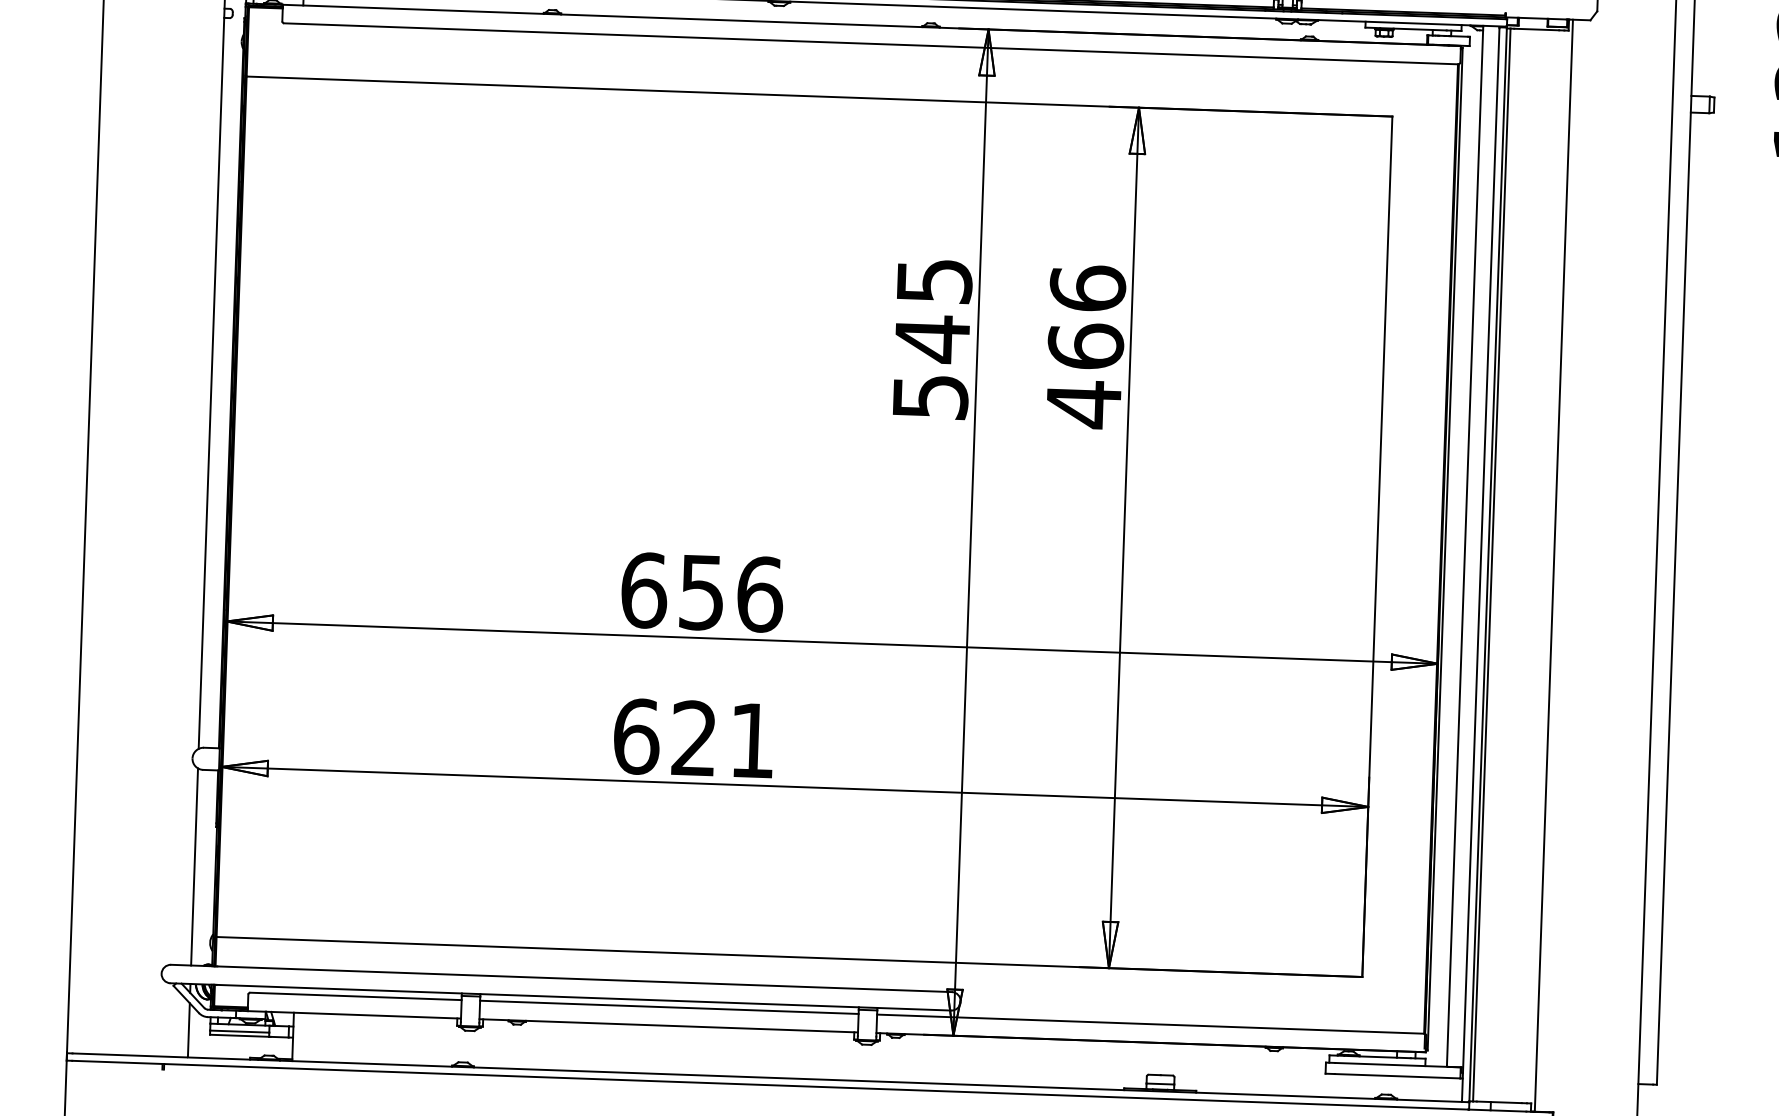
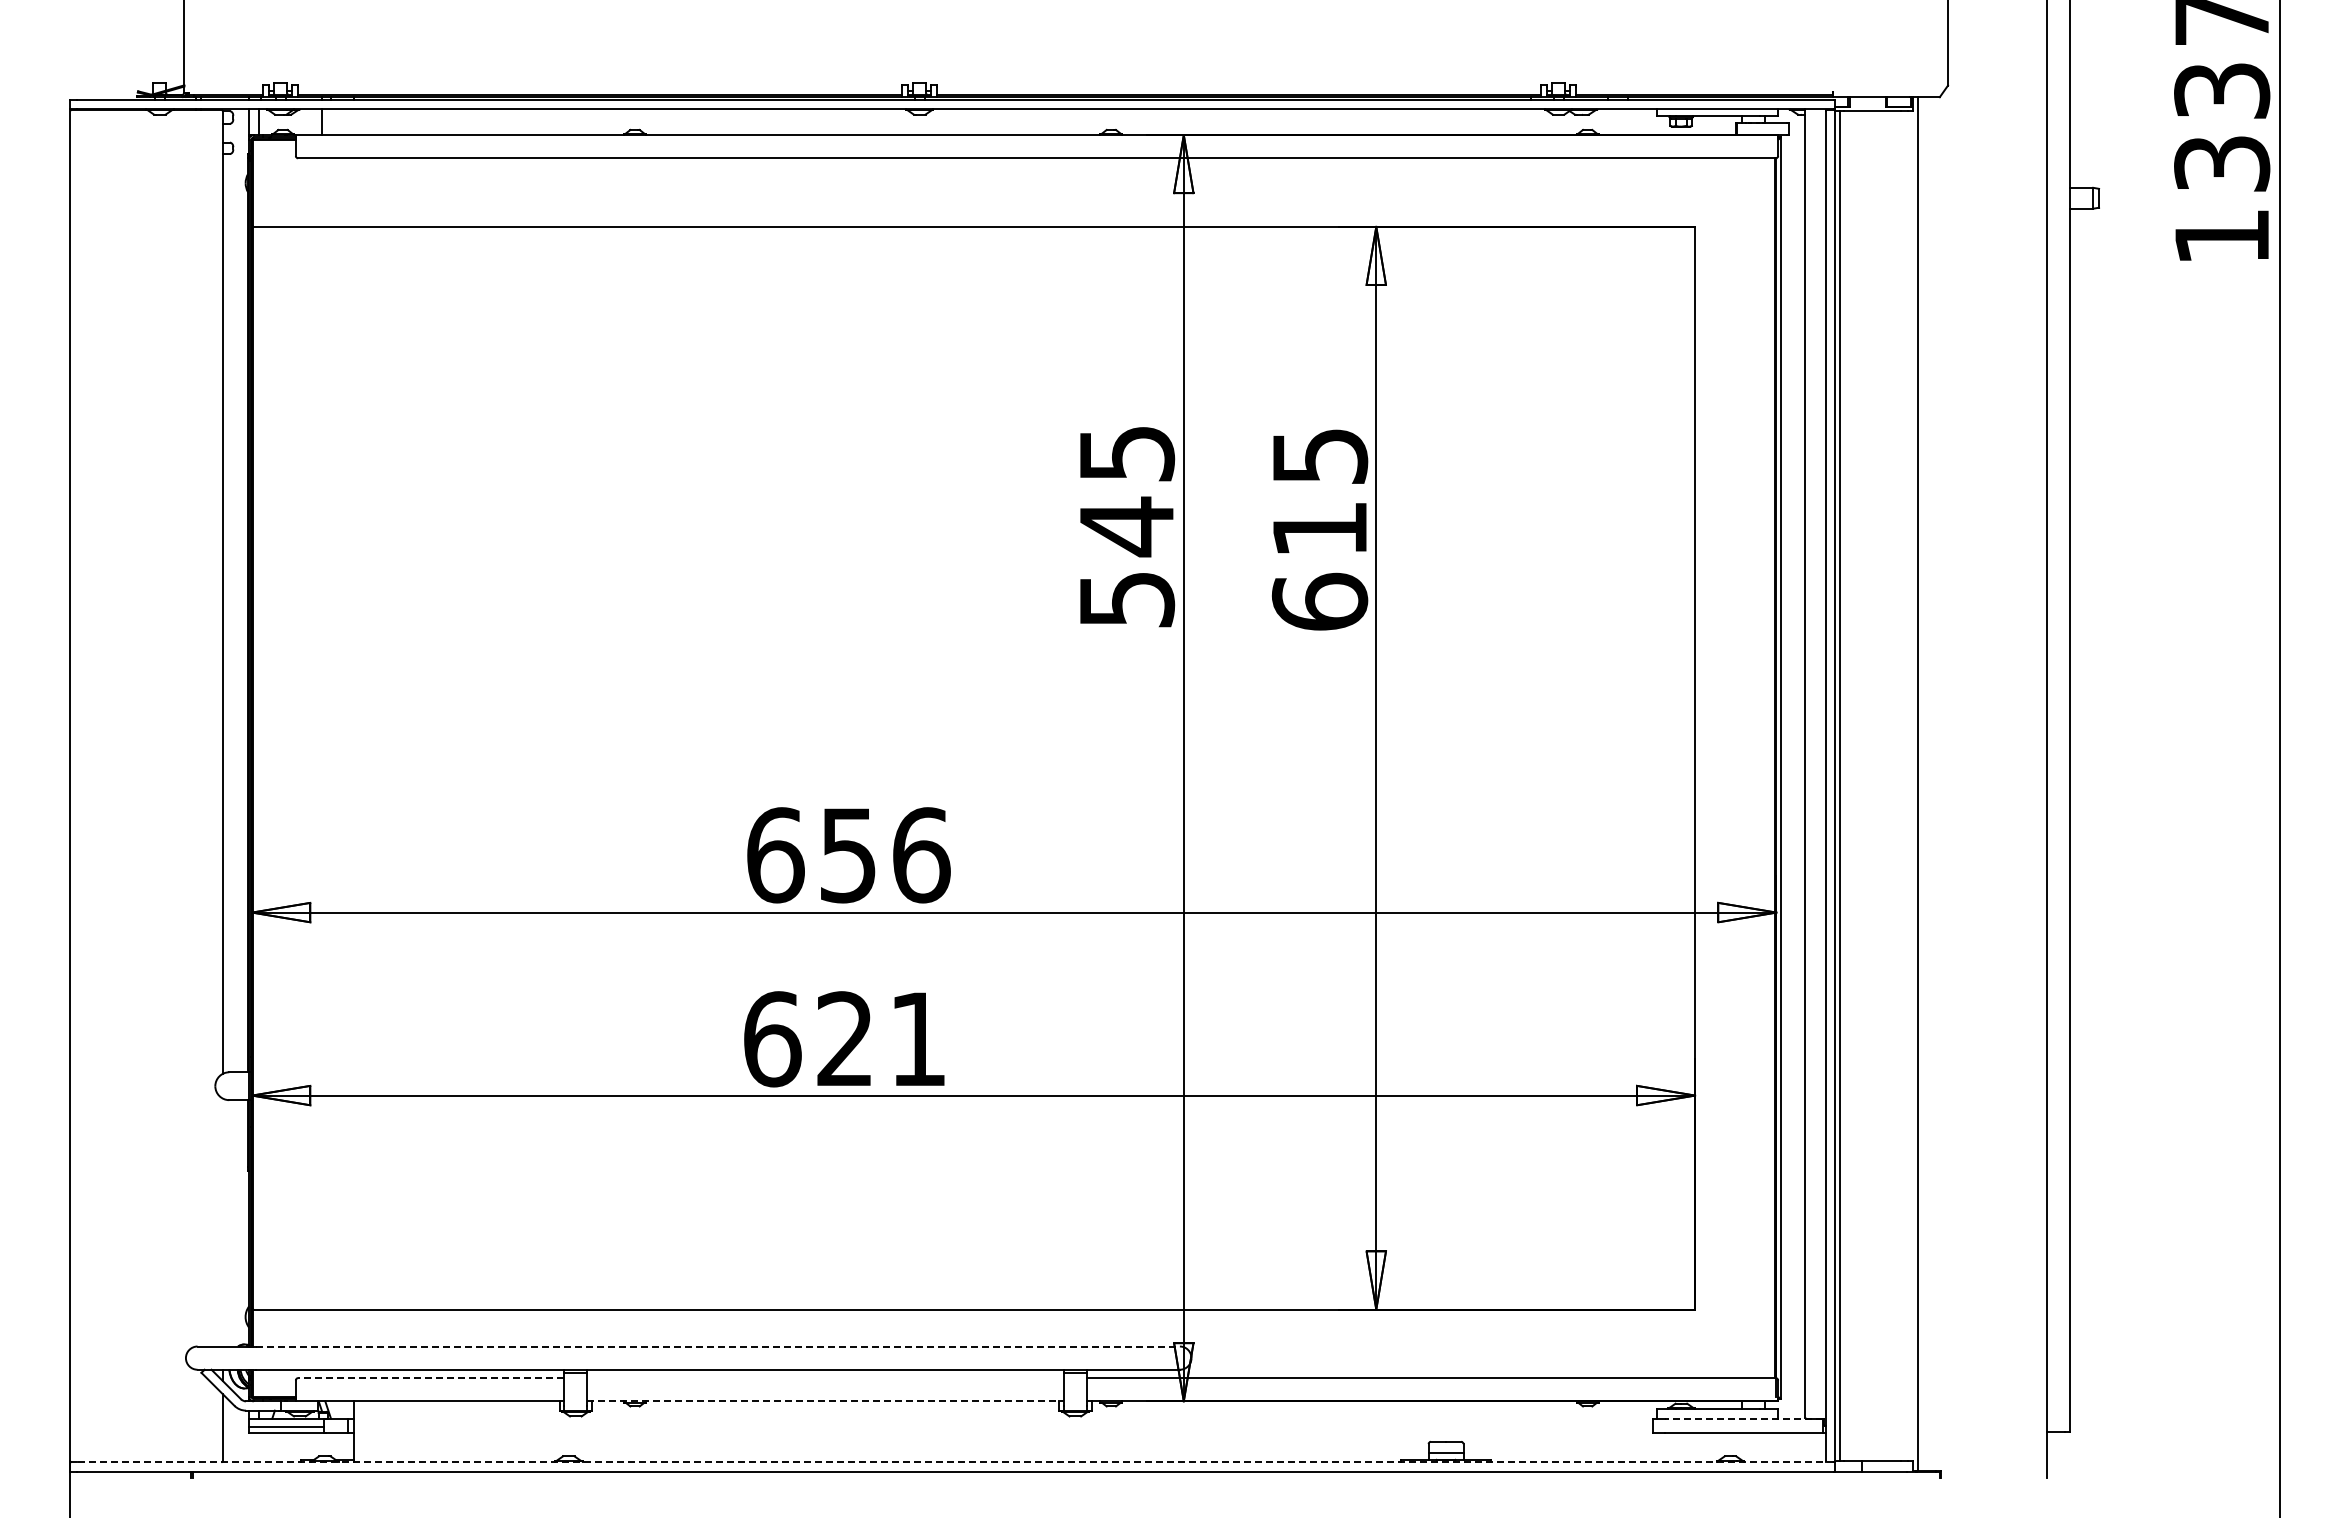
text: (1085, 346) -> (1319, 529), 466 -> 615
line: (194, 866) -> (222, 1222), removed
line: (585, 979) -> (718, 1346), solid -> dashed
line: (355, 996) -> (430, 1378), solid -> dashed
line: (669, 1007) -> (825, 1378), removed
line: (669, 1025) -> (826, 1401), solid -> dashed
line: (1397, 1064) -> (1743, 1418), solid -> dashed
line: (770, 1078) -> (955, 1462), solid -> dashed

